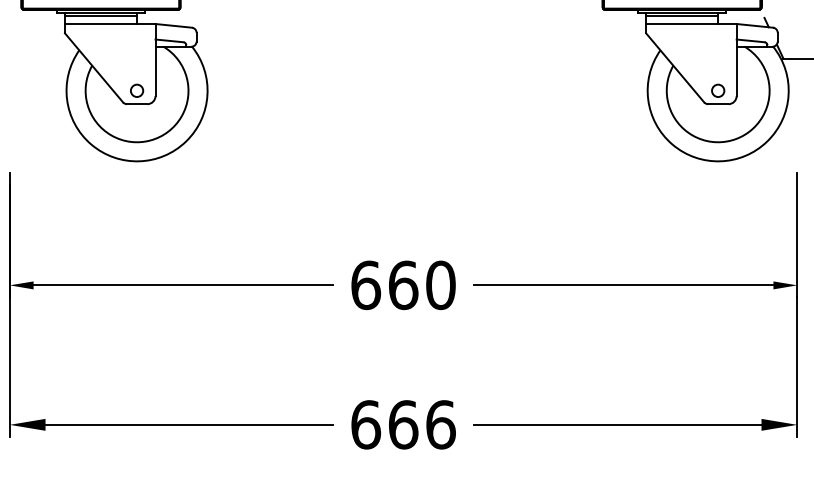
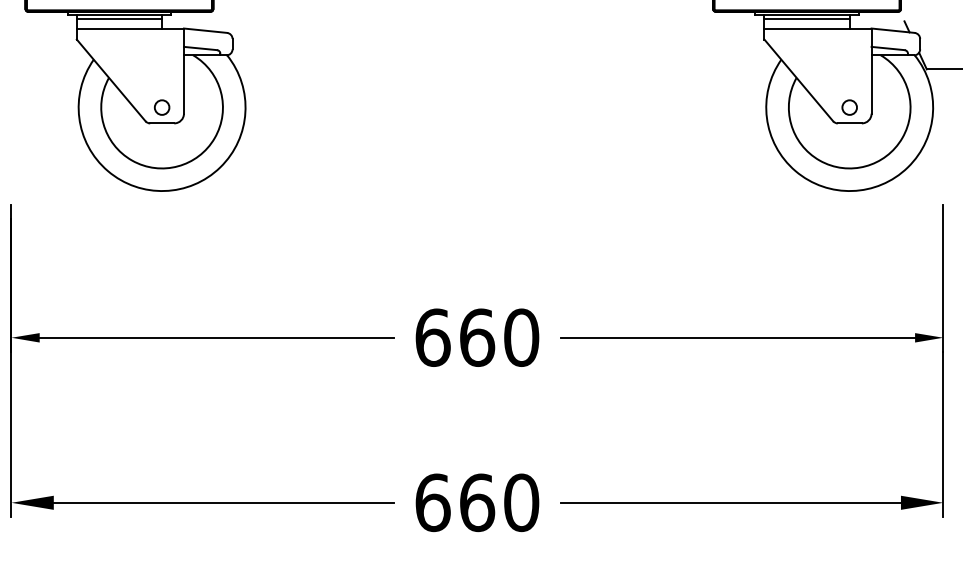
text: (440, 424) -> (521, 502), 666 -> 660

